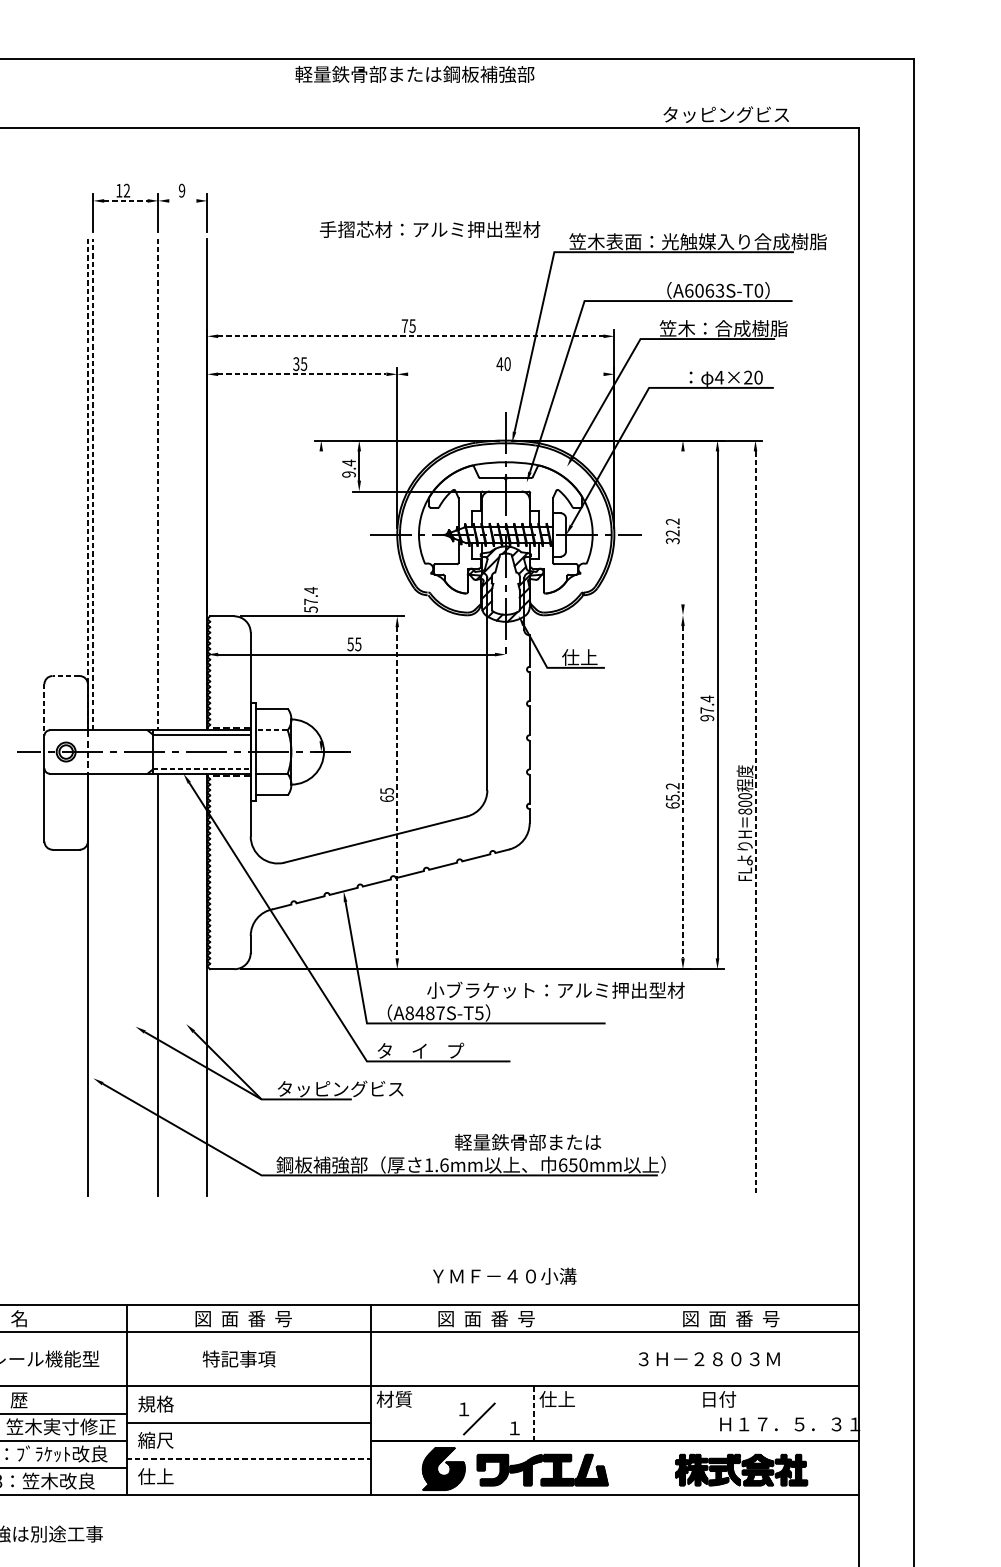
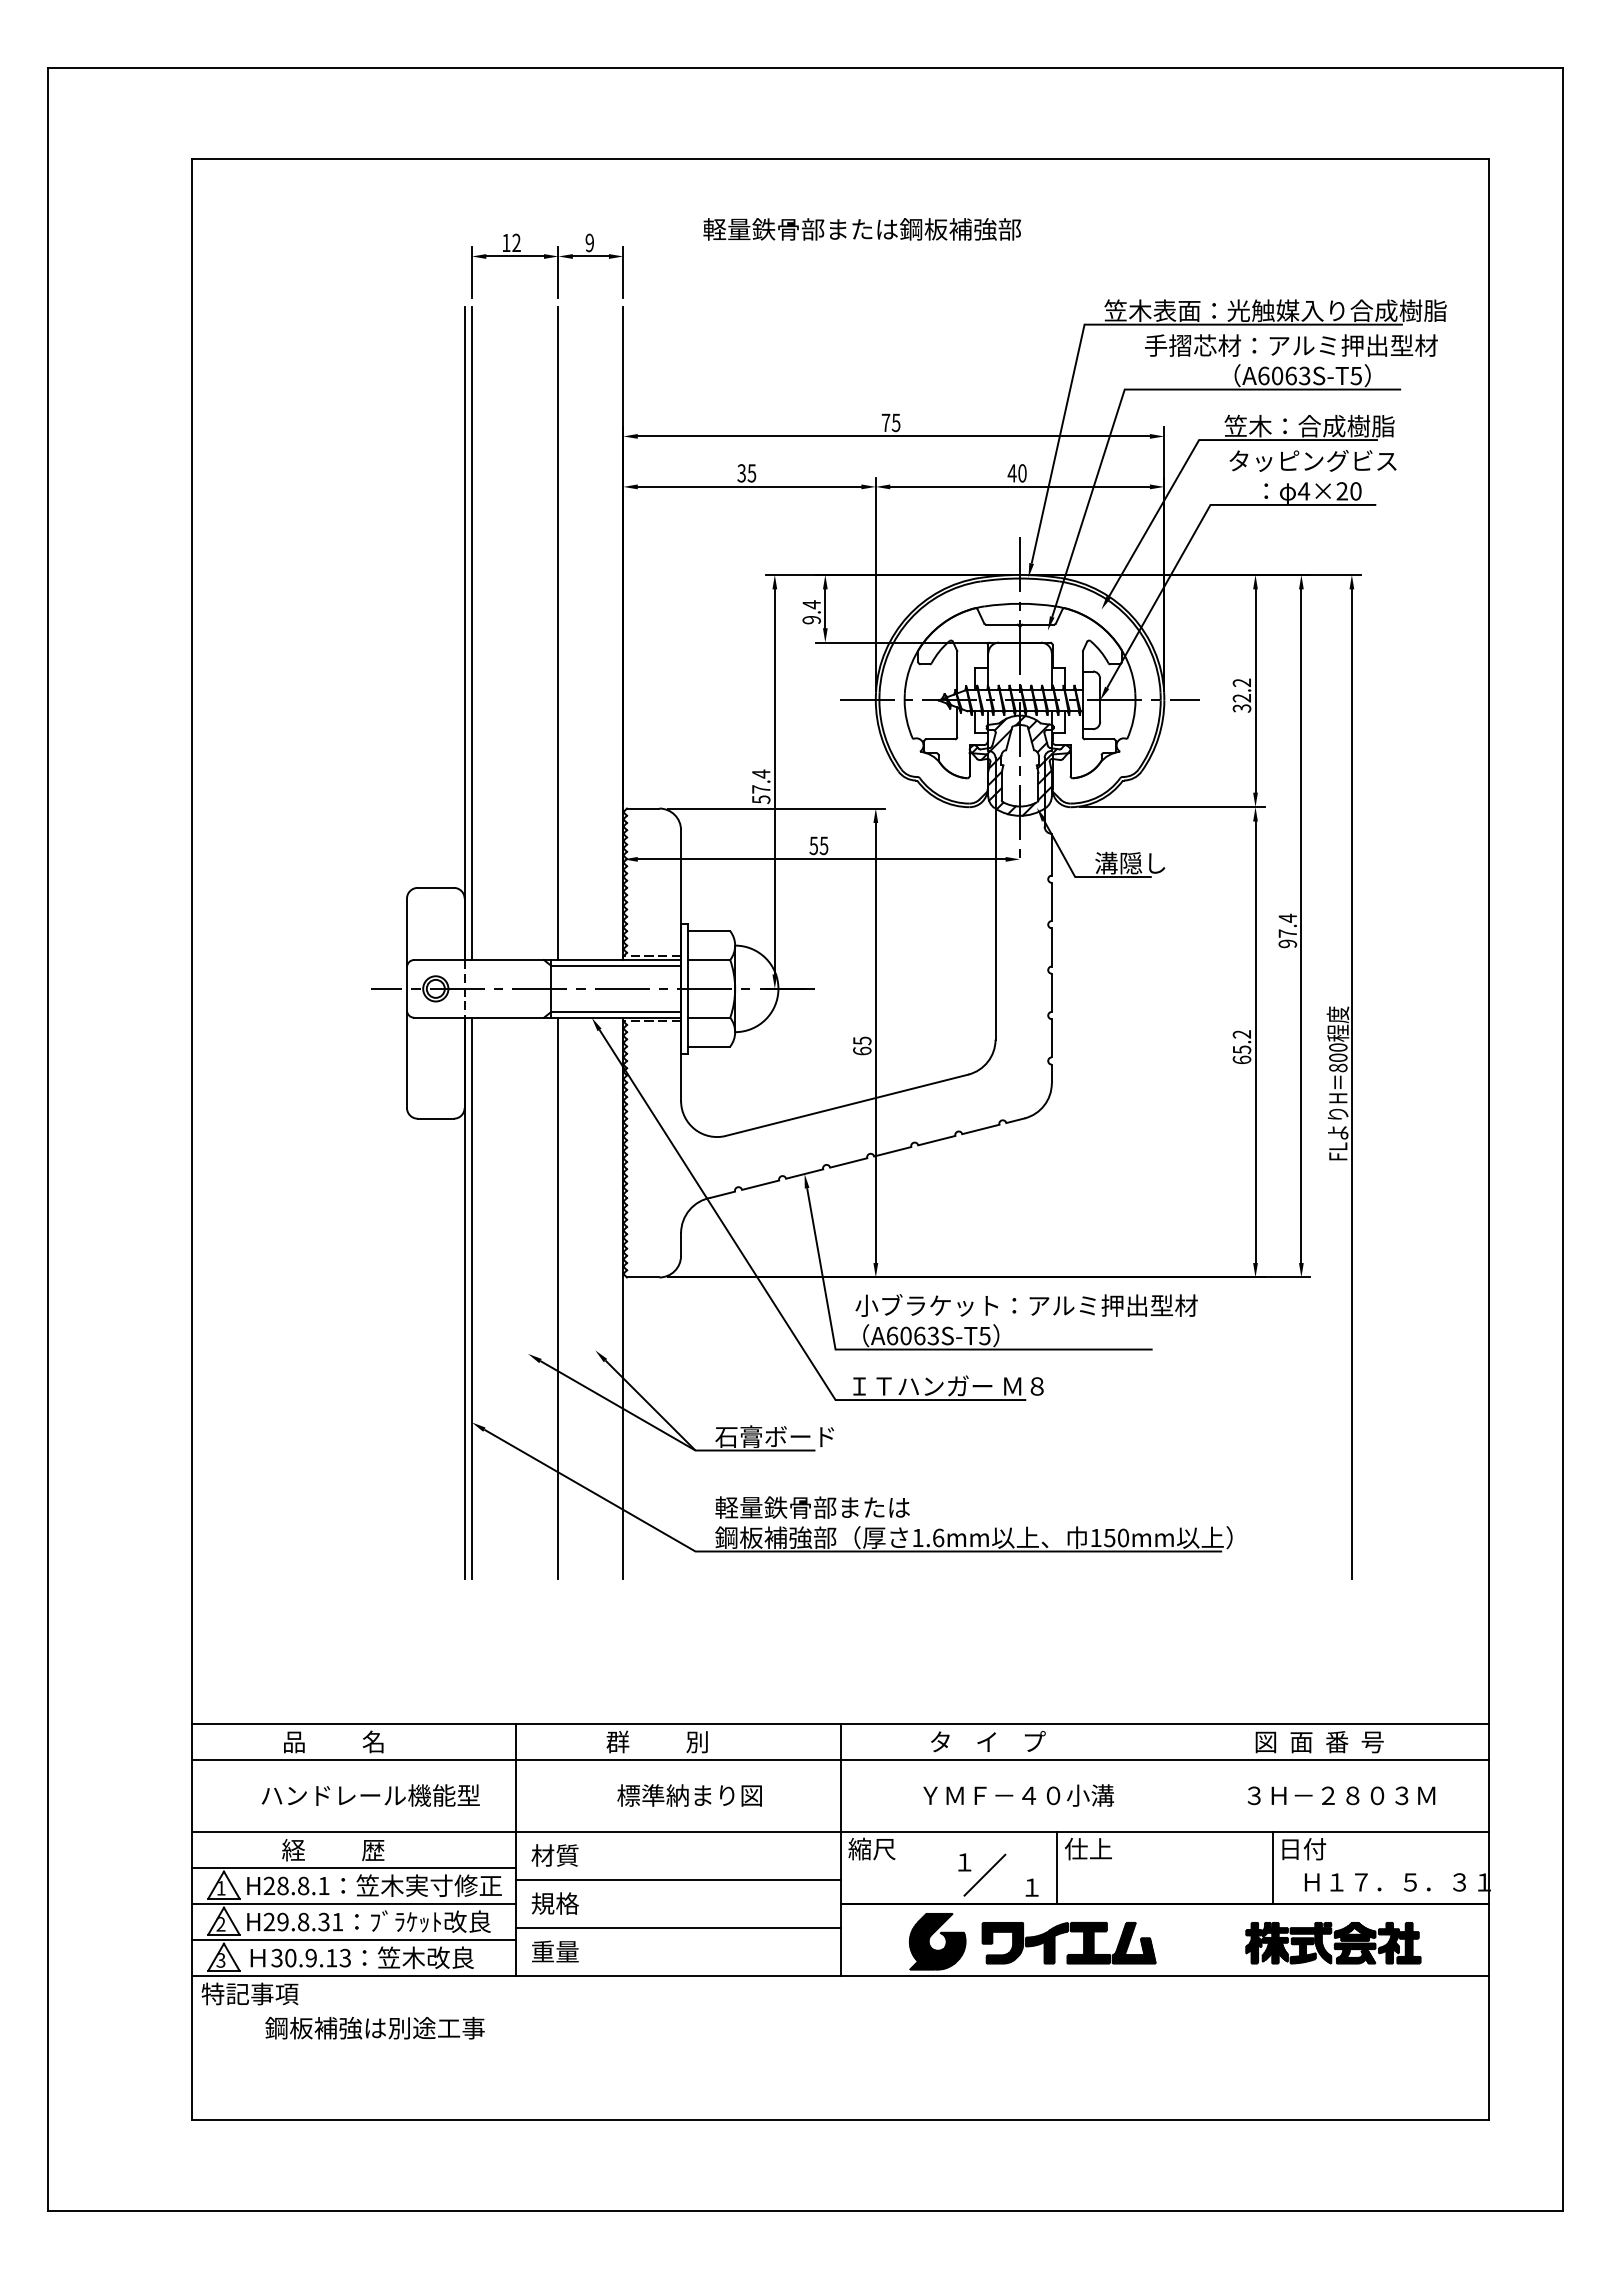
text: (415, 74) -> (862, 229), moved
text: (725, 114) -> (1312, 460), moved
line: (126, 200) -> (515, 256), dashed -> solid
line: (182, 200) -> (590, 256), added
text: (430, 229) -> (1291, 345), moved
text: (758, 290) -> (1355, 375), A6063S-T0 -> A6063S-T5
line: (411, 336) -> (894, 436), dashed -> solid
line: (302, 373) -> (749, 486), dashed -> solid
line: (505, 373) -> (1019, 486), added
line: (87, 484) -> (464, 633), dashed -> solid
line: (93, 484) -> (471, 633), dashed -> solid
line: (158, 484) -> (558, 633), dashed -> solid
line: (682, 527) -> (1255, 690), added
line: (321, 595) -> (774, 781), added
line: (619, 615) -> (1171, 807), added
text: (588, 656) -> (1130, 862), 仕上 -> 溝隠し
line: (65, 675) -> (435, 887), dashed -> solid
line: (44, 709) -> (406, 932), dashed -> solid
line: (272, 730) -> (709, 960), dashed -> solid
line: (202, 769) -> (616, 1011), dashed -> solid
line: (682, 792) -> (1255, 1042), dashed -> solid
line: (397, 793) -> (875, 1043), dashed -> solid
line: (755, 823) -> (1351, 1084), dashed -> solid
line: (93, 985) -> (471, 1298), added
text: (555, 990) -> (1026, 1305), moved
text: (424, 1012) -> (912, 1335), A8487S-T5 -> A6063S-T5
text: (450, 1050) -> (946, 1385), タ    イ    プ -> ＩＴハンガー Ｍ８
text: (339, 1088) -> (799, 1436), タッピングビス -> 石膏ボード
text: (527, 1142) -> (812, 1507), moved
text: (562, 1164) -> (1095, 1537), 650mm -> 150mm
text: (504, 1276) -> (1018, 1795), moved
text: (242, 1318) -> (670, 1741), 図  面  番  号 -> 群          別
text: (486, 1318) -> (994, 1741), 図  面  番  号 -> タ    イ    プ
text: (257, 1359) -> (689, 1795), 特記事項 -> 標準納まり図
text: (709, 1359) -> (1341, 1795), moved
text: (394, 1398) -> (871, 1848), 材質 -> 縮尺
text: (155, 1404) -> (554, 1855), 規格 -> 材質
line: (533, 1413) -> (1057, 1868), dashed -> solid
line: (696, 1413) -> (1273, 1867), added
text: (155, 1440) -> (554, 1903), 縮尺 -> 規格
line: (248, 1459) -> (678, 1928), dashed -> solid
text: (155, 1476) -> (554, 1951), 仕上 -> 重量

